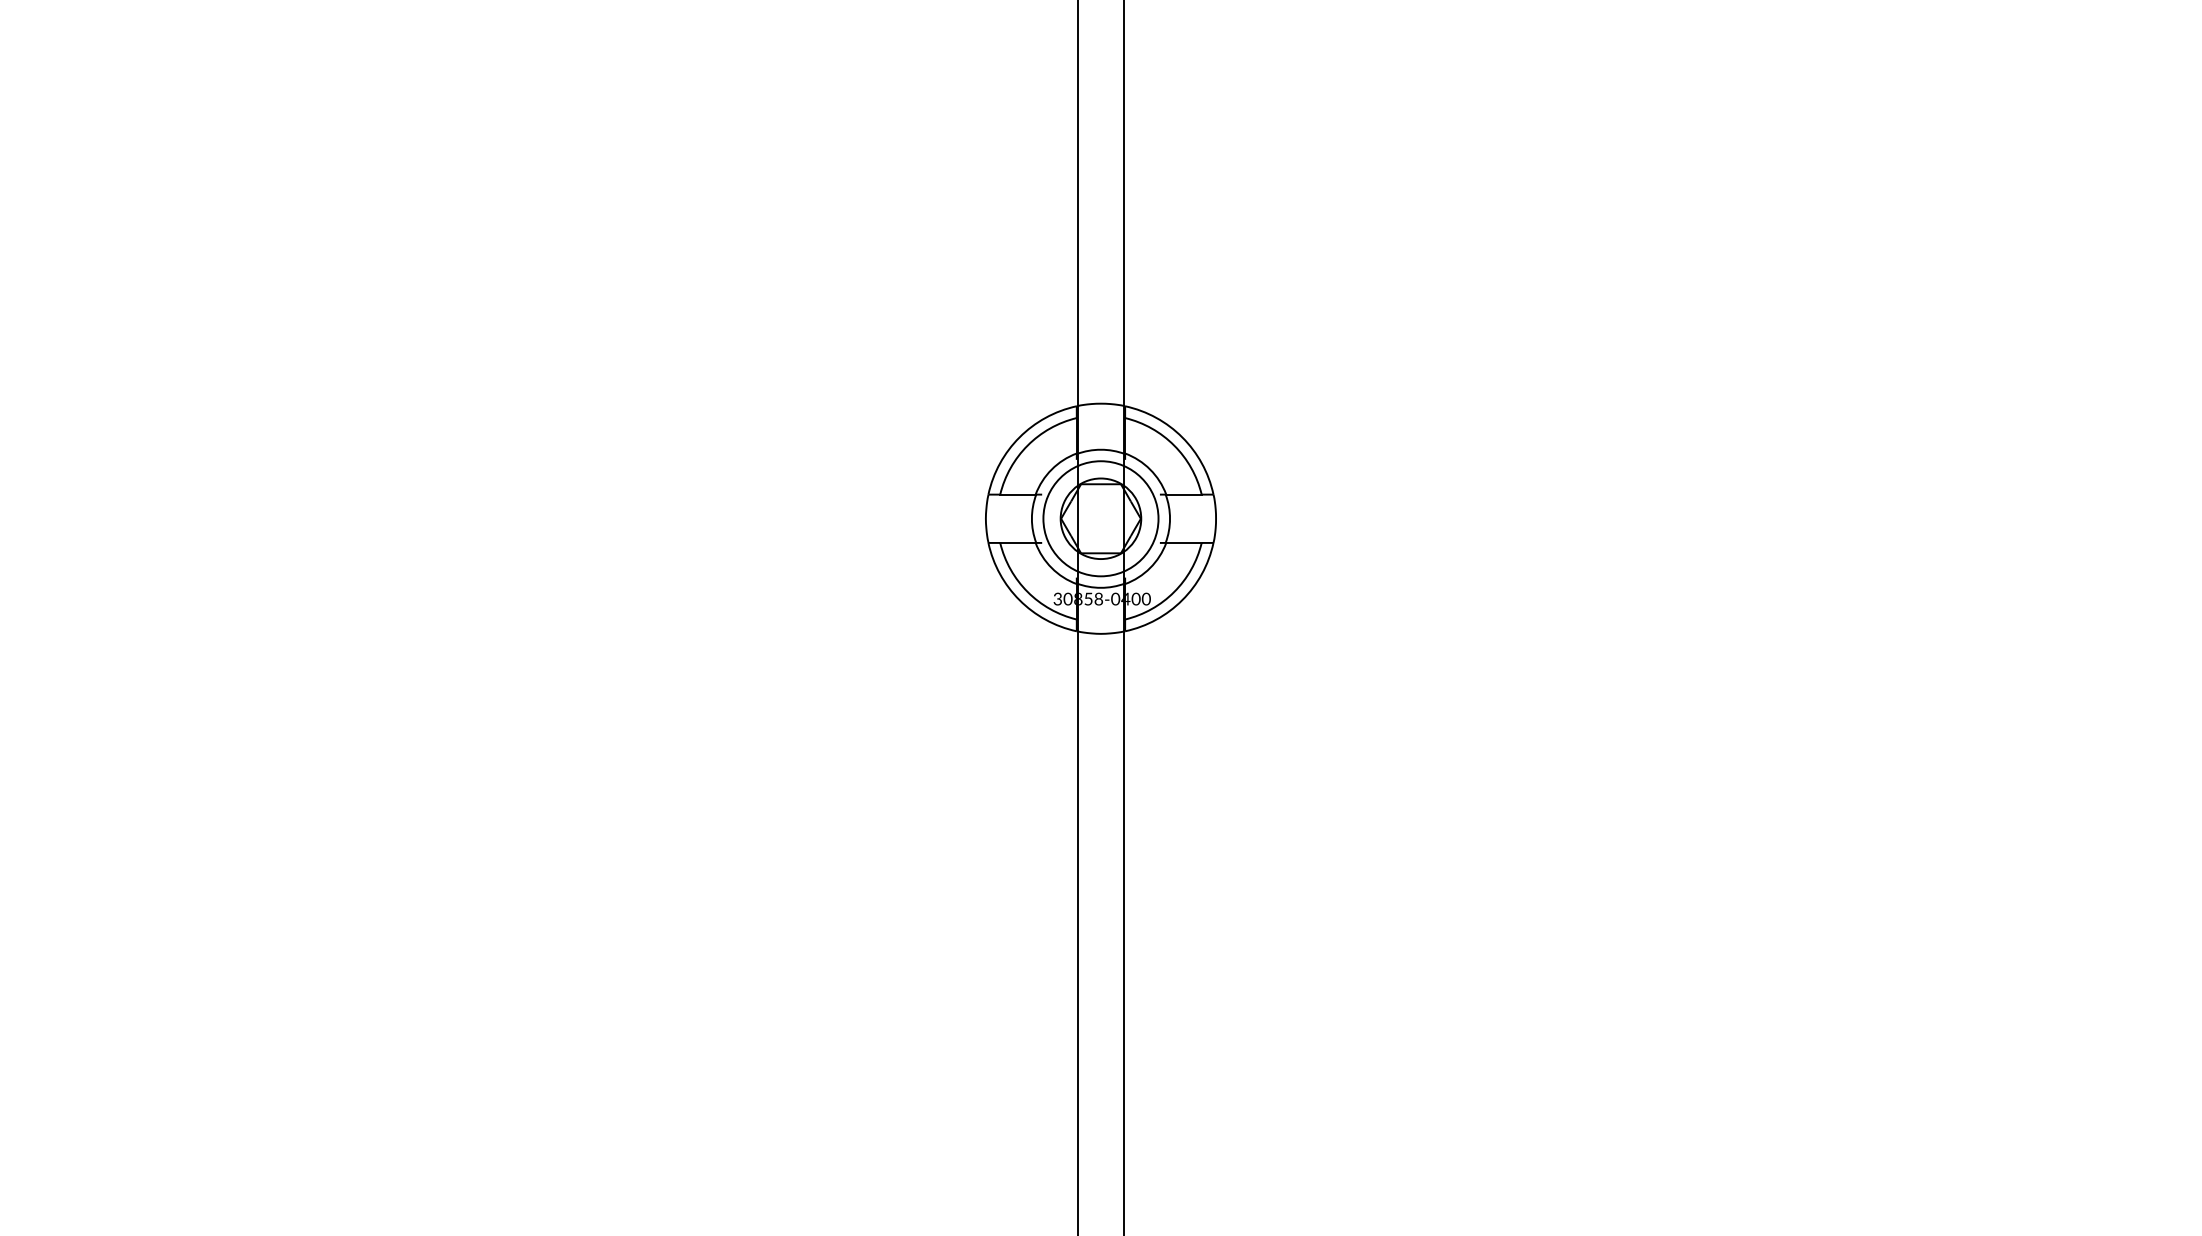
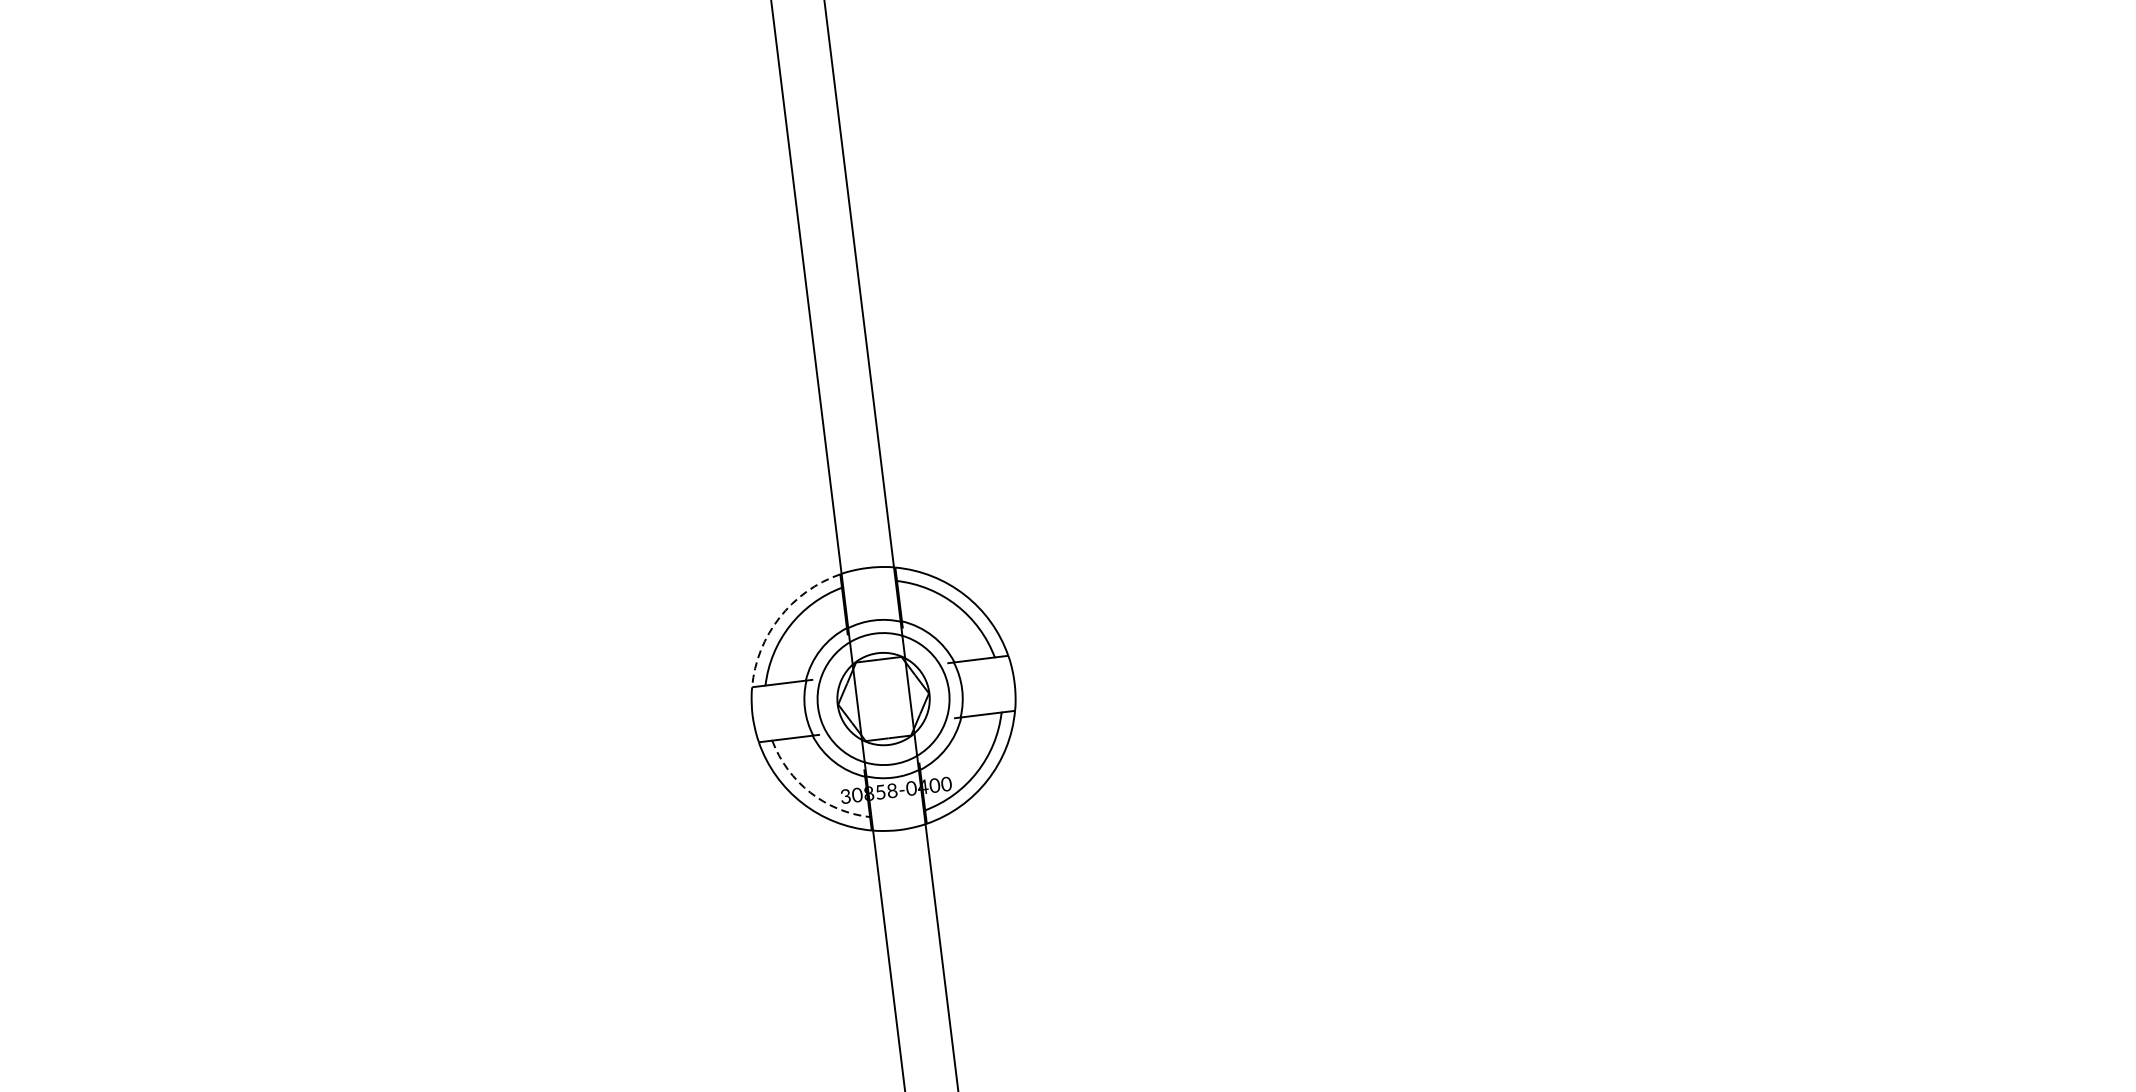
arc: (1019, 437) -> (779, 617), solid -> dashed
arc: (1027, 592) -> (810, 793), solid -> dashed

